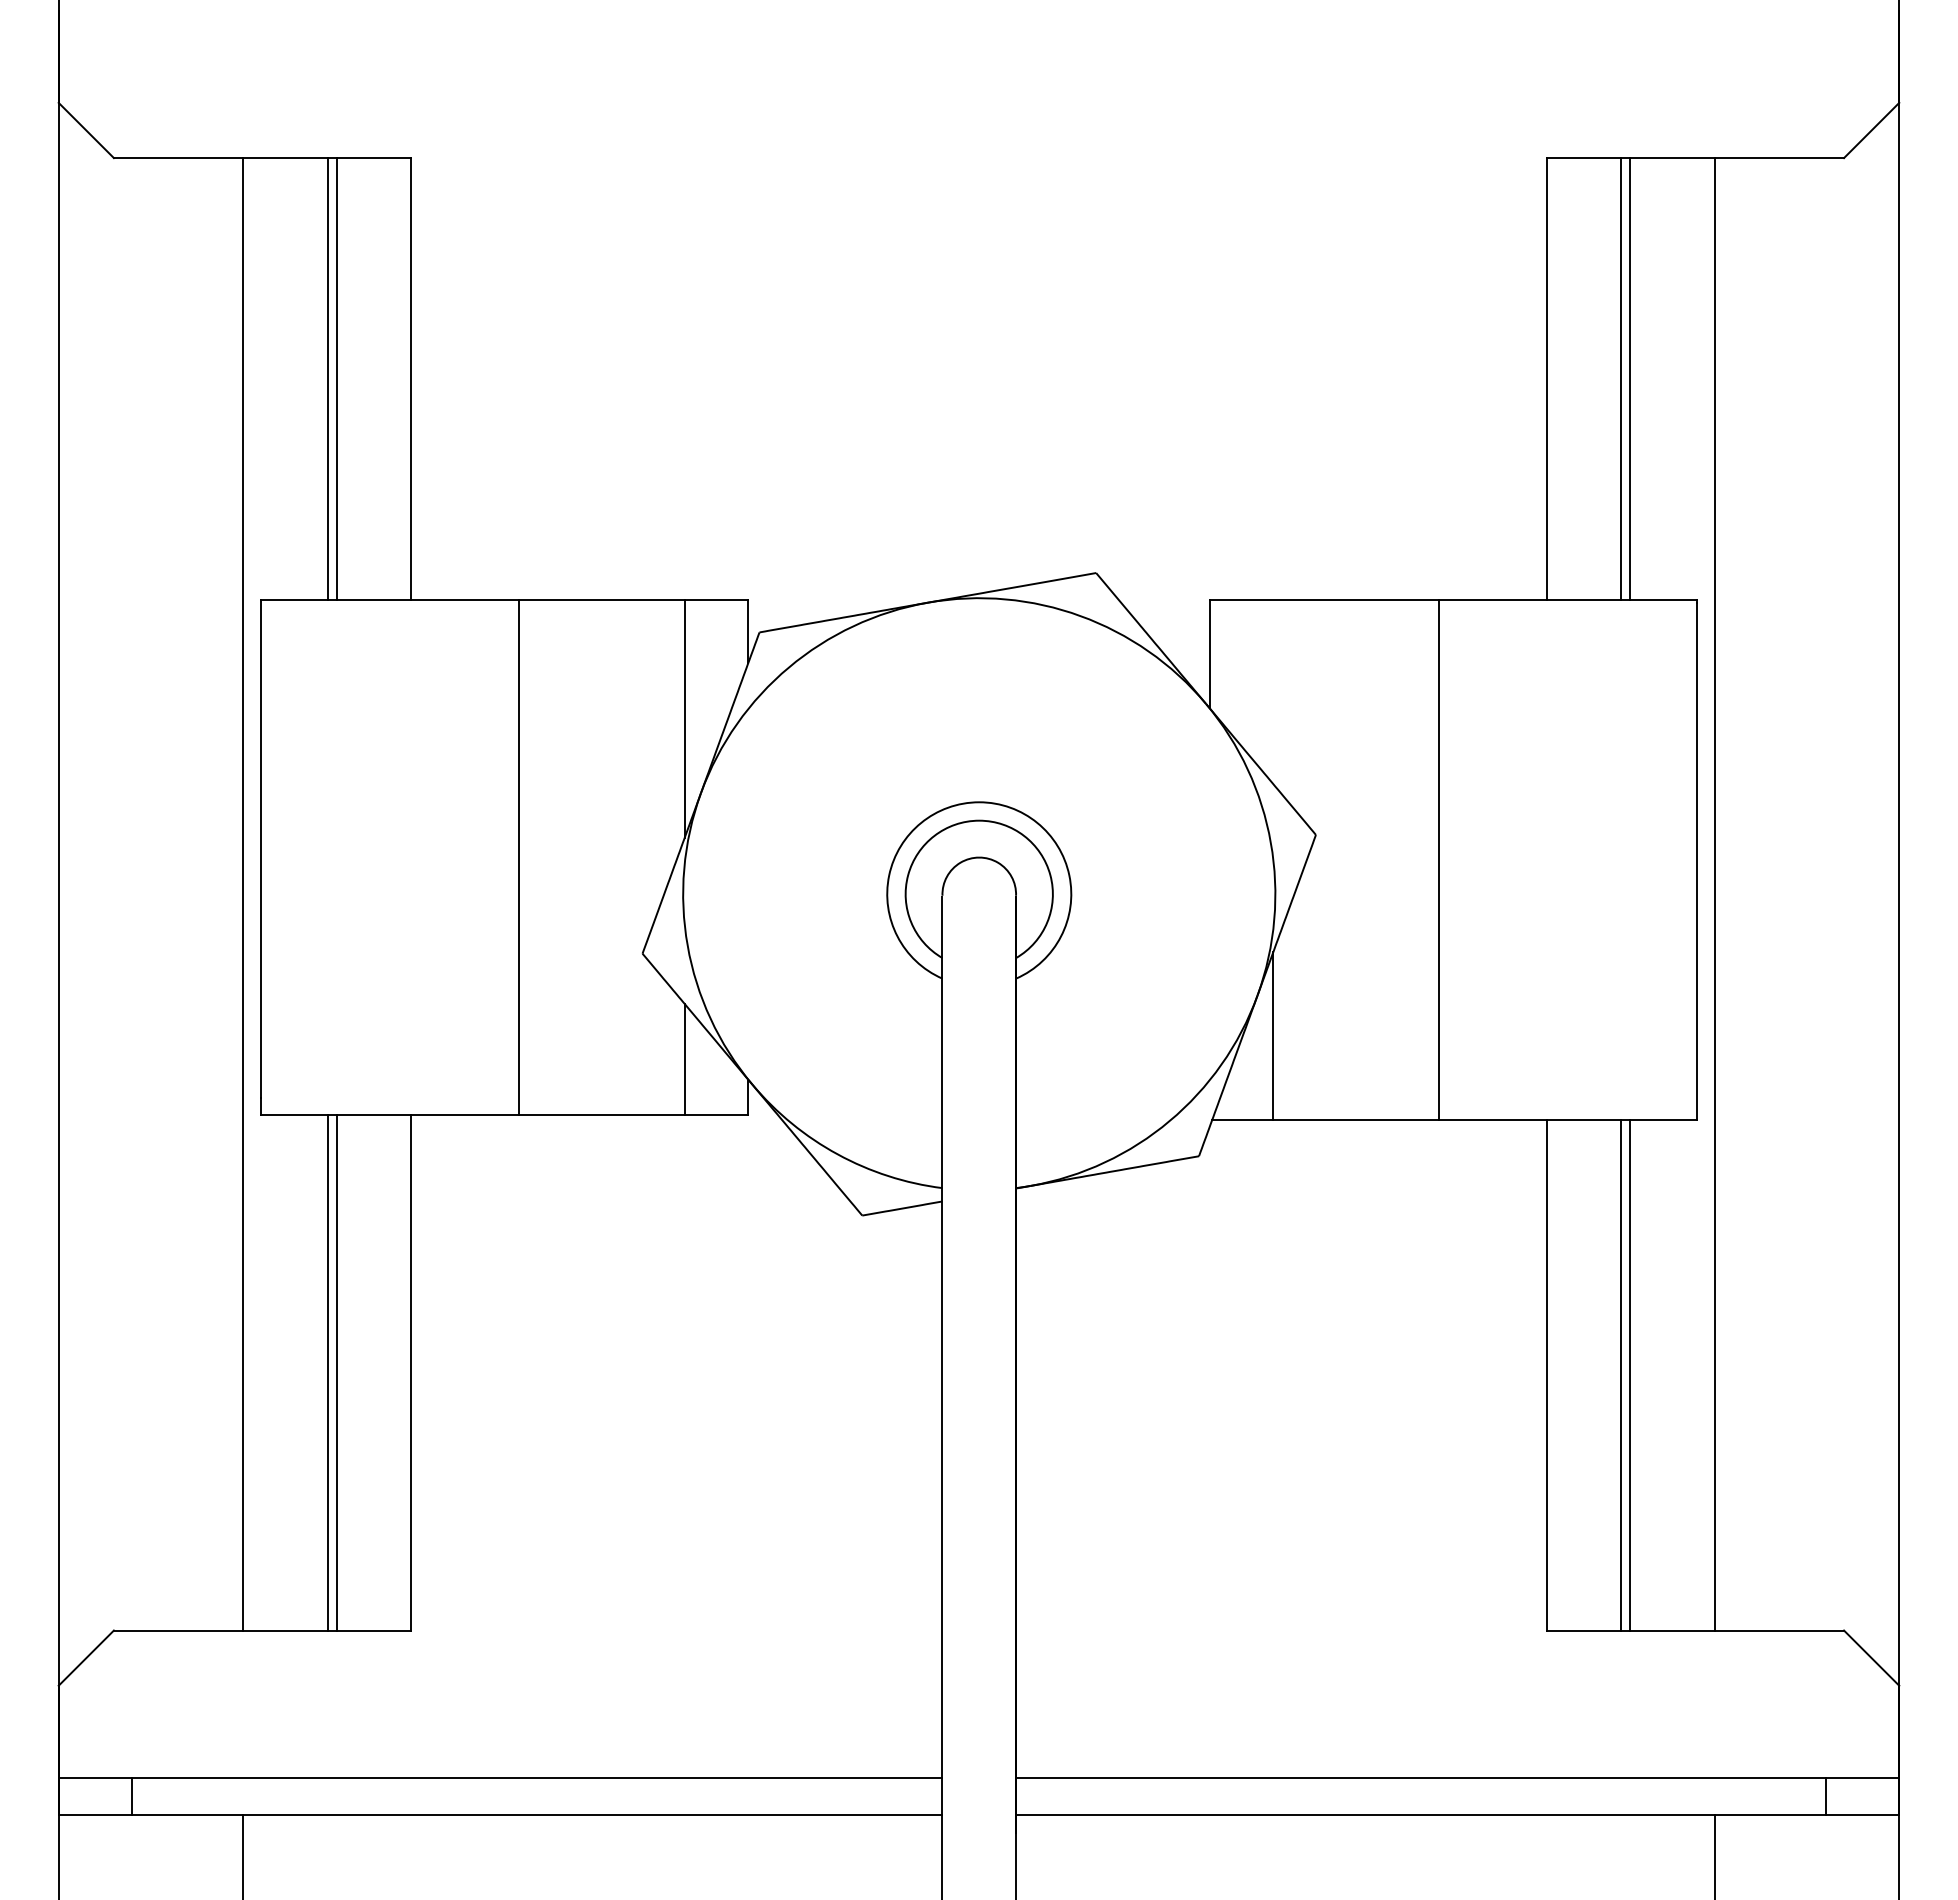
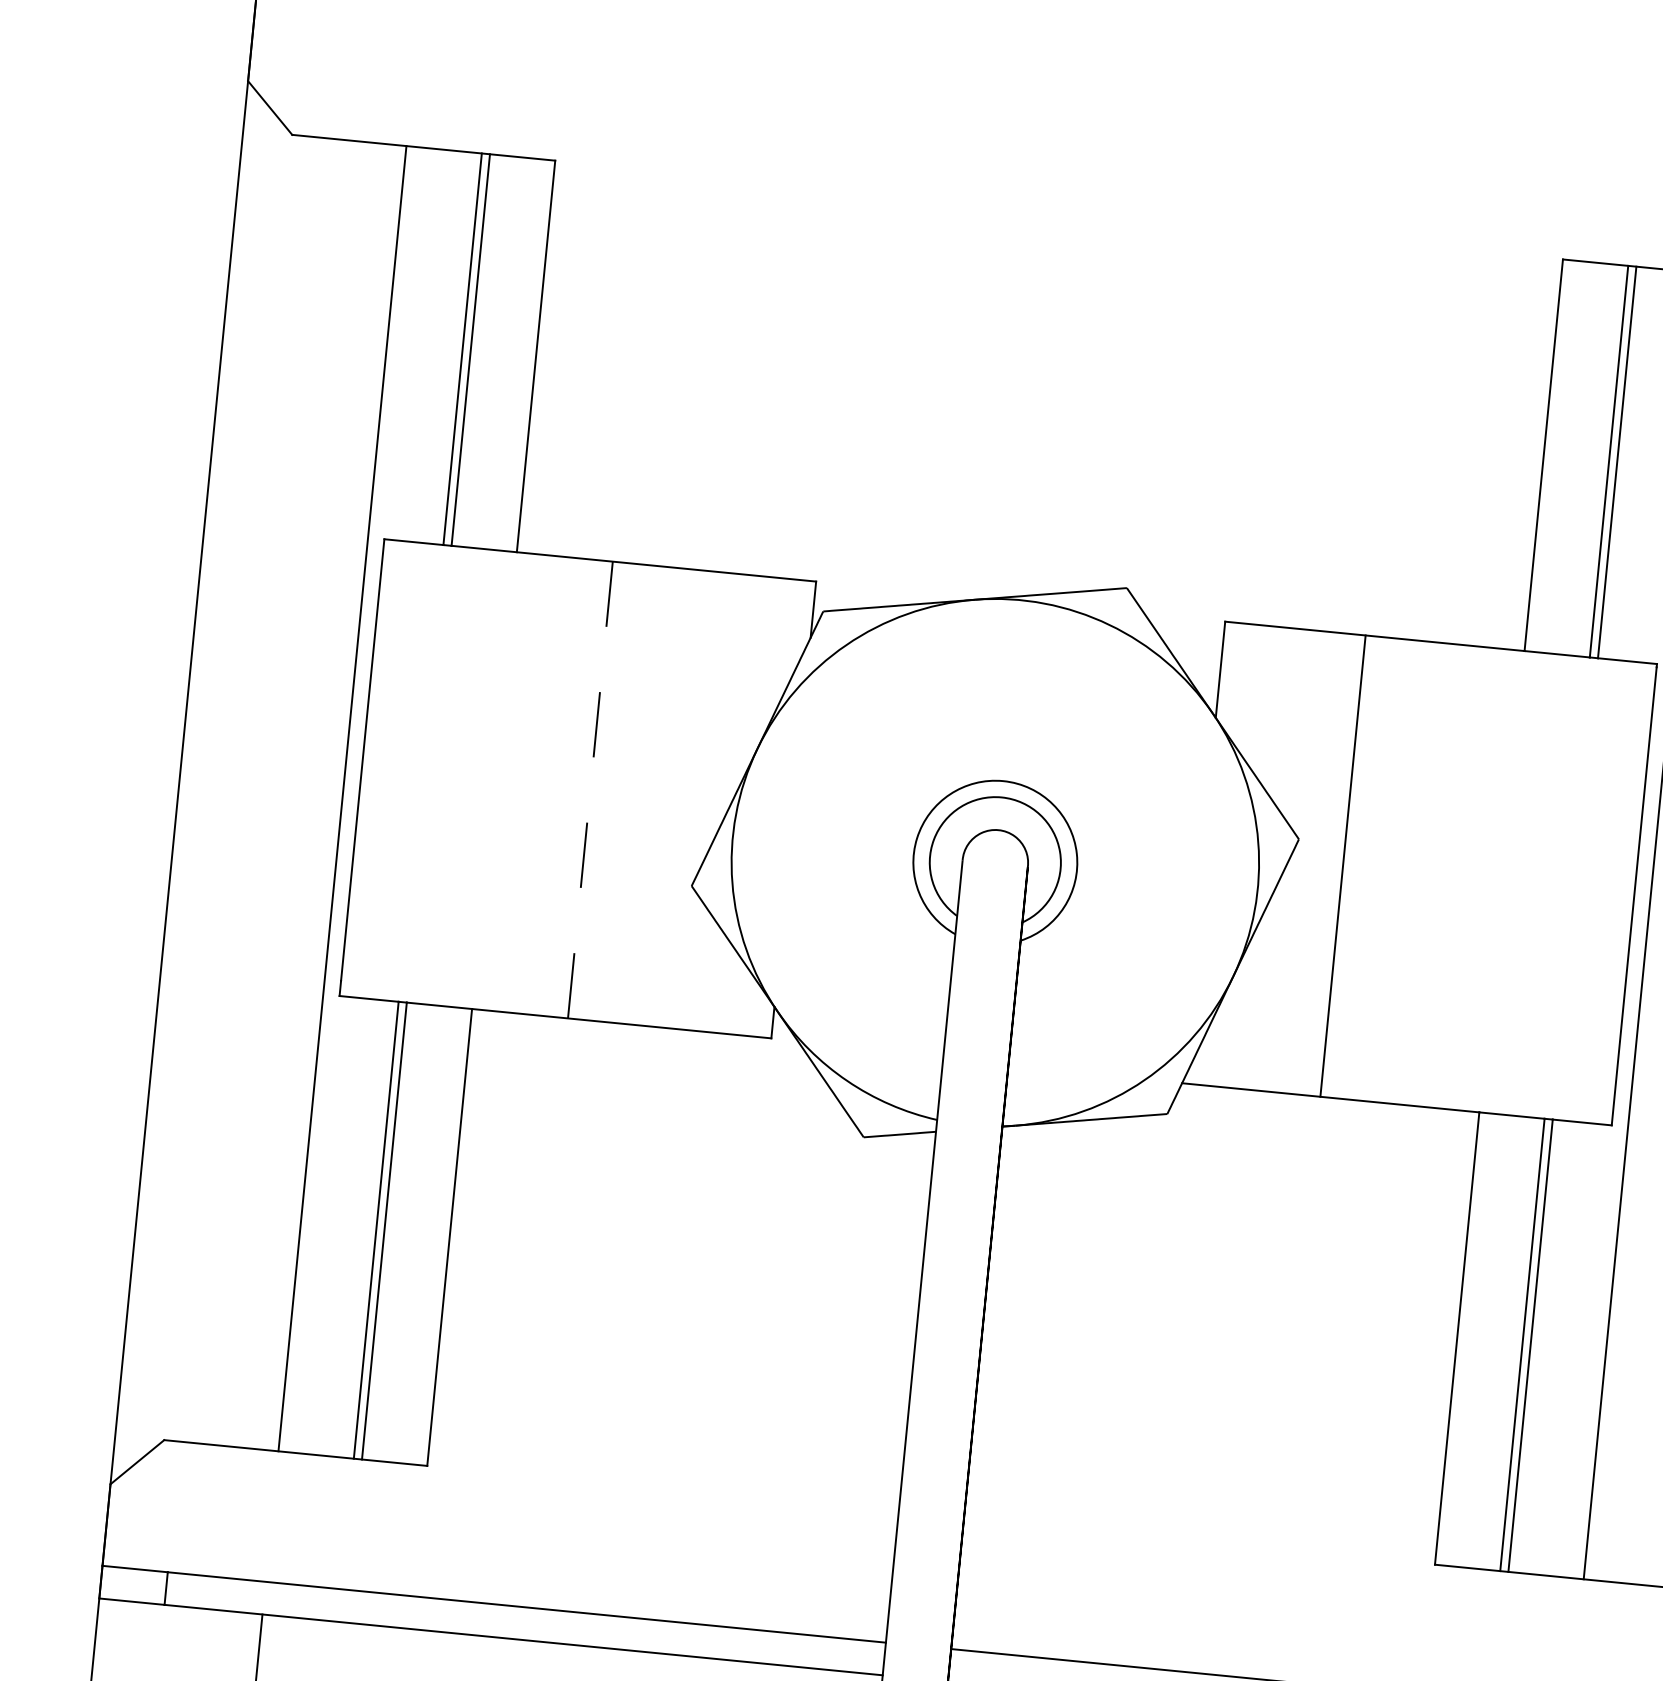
line: (684, 718) -> (749, 681), removed
line: (518, 857) -> (590, 790), solid -> dashed
line: (1439, 859) -> (1343, 865), moved
line: (1273, 1035) -> (1243, 1013), removed
line: (684, 1059) -> (719, 983), removed

